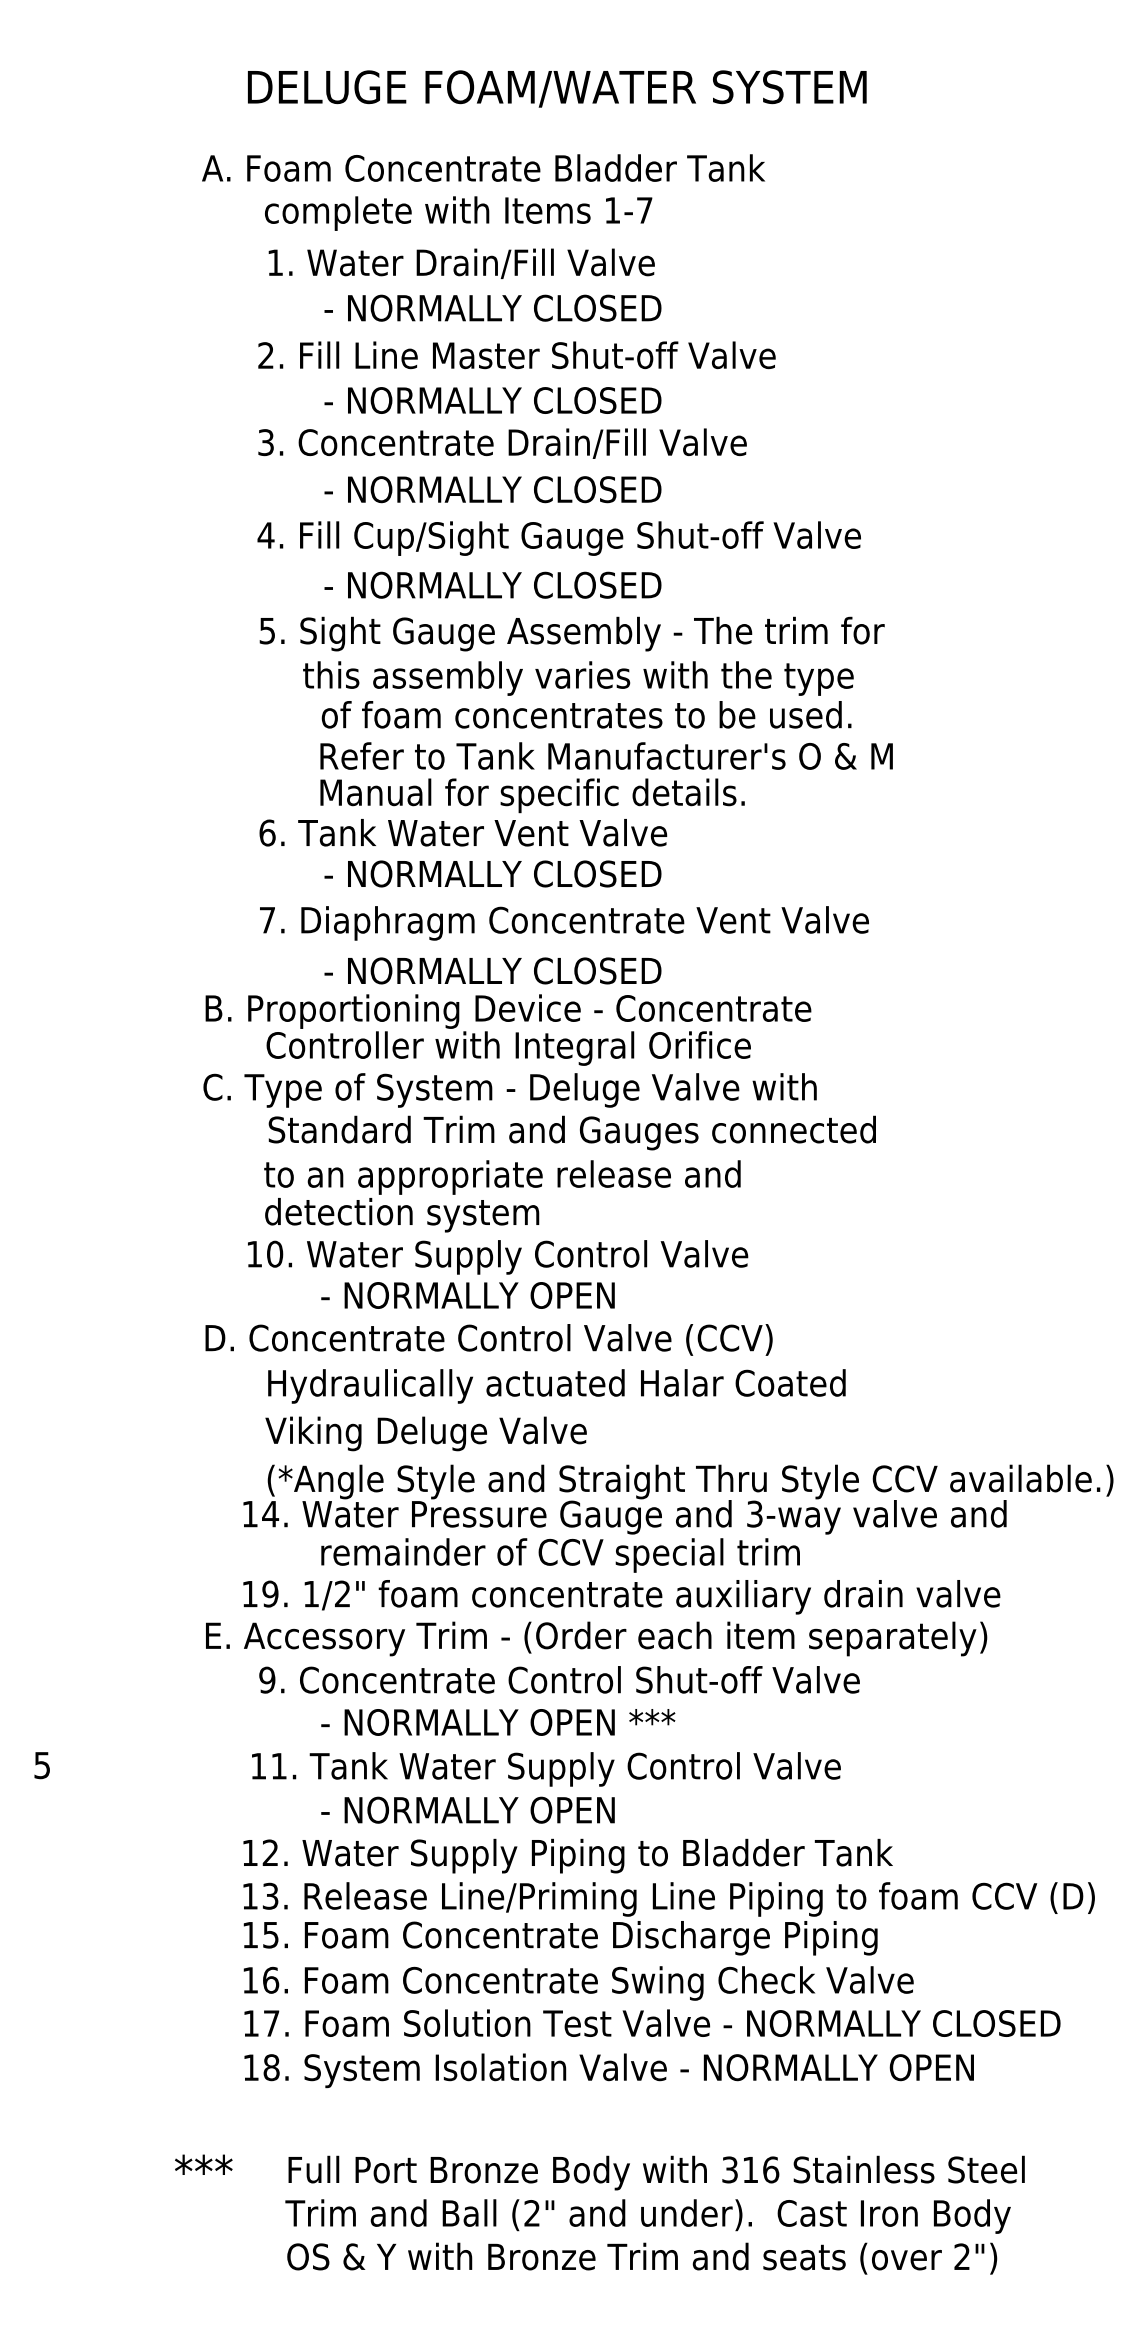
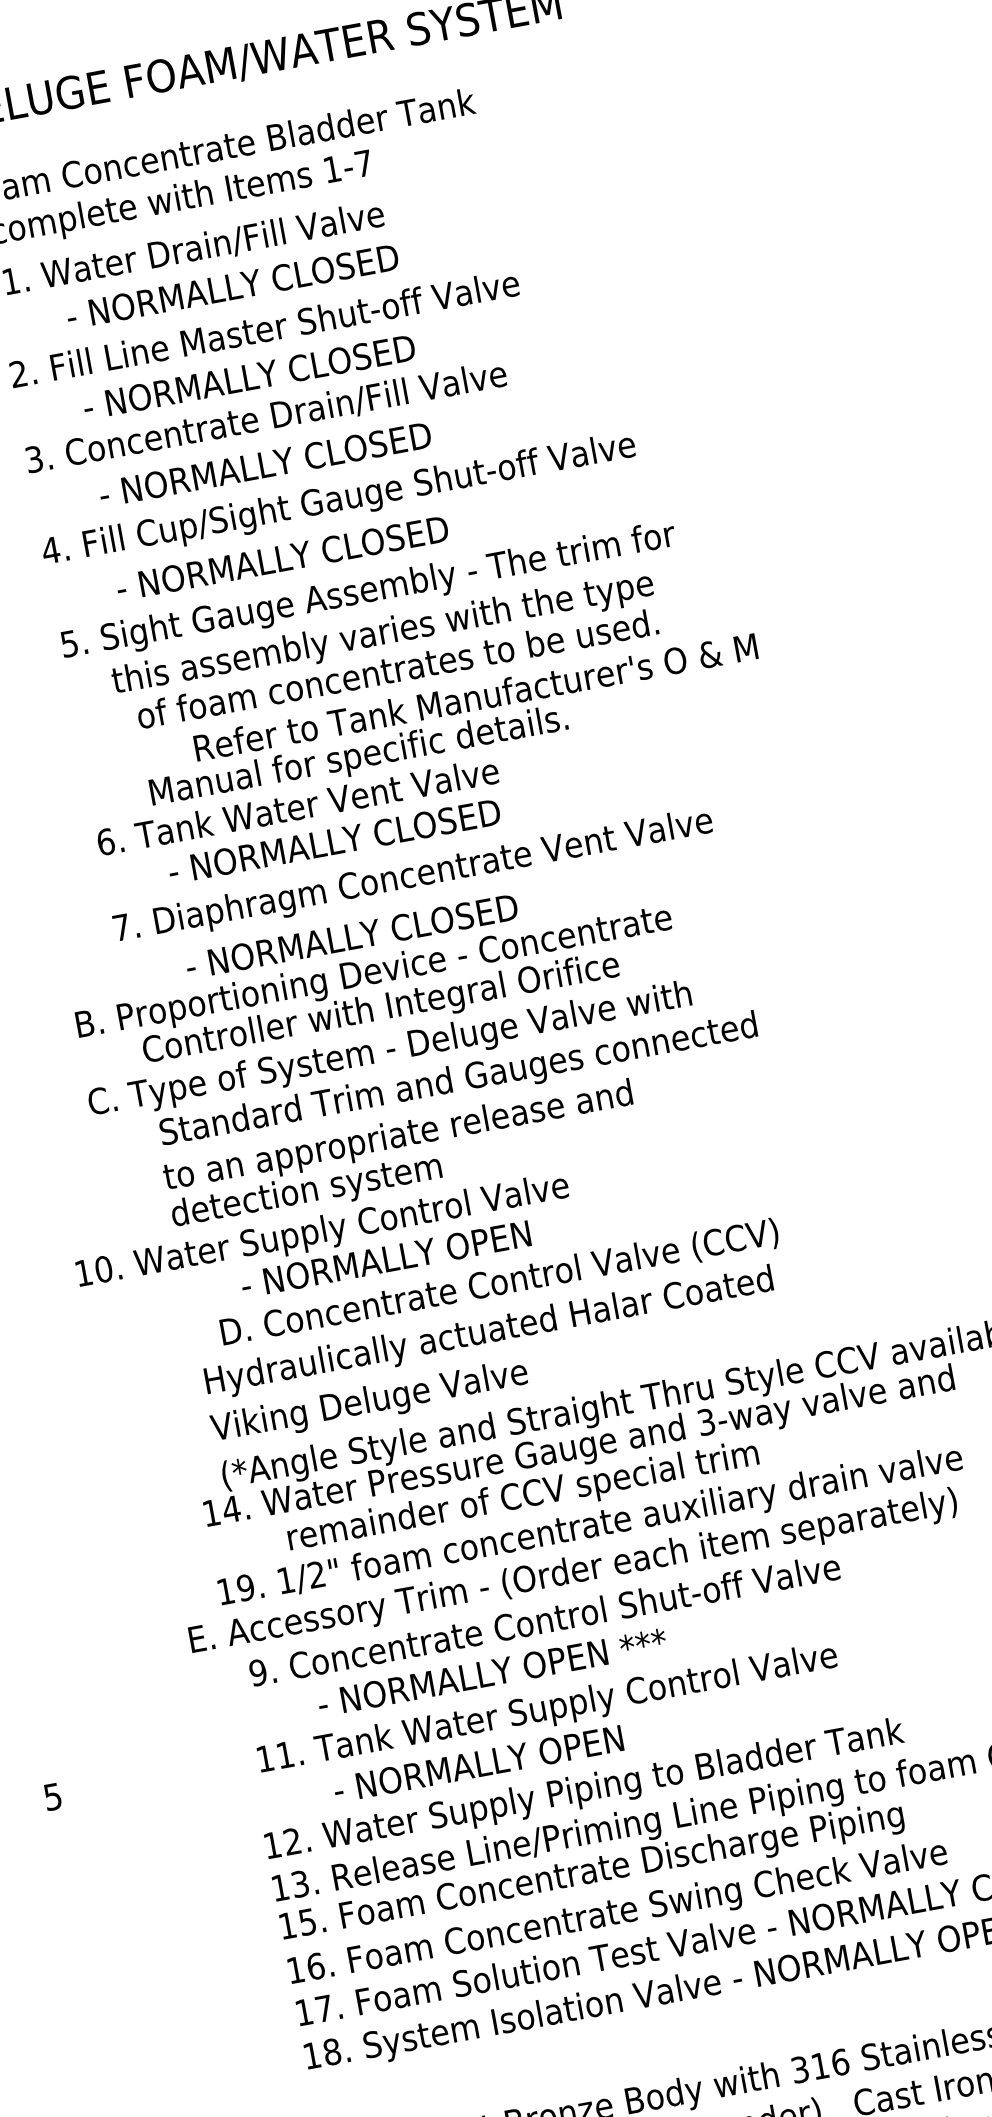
text: (606, 755) -> (475, 696), moved
text: (498, 1257) -> (323, 1232), moved
text: (488, 1339) -> (499, 1283), moved

